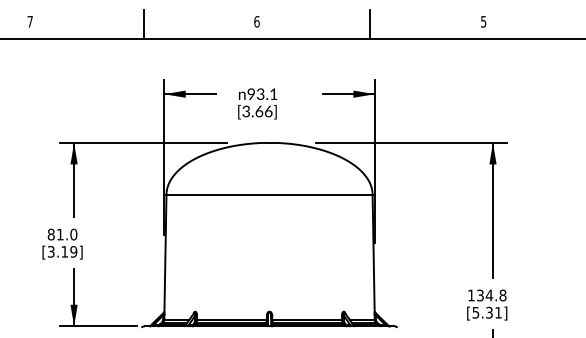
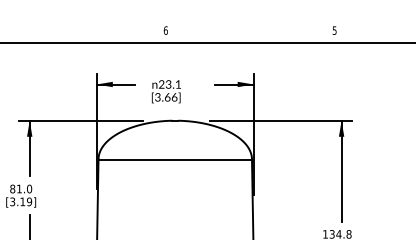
line: (143, 24) -> (81, 32), removed
line: (370, 24) -> (250, 32), removed
text: (251, 94) -> (161, 84), 93.1 -> 23.1

